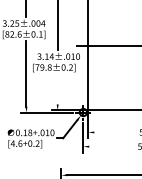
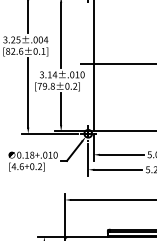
line: (58, 88) -> (61, 108), added
line: (114, 132) -> (121, 154), added
line: (112, 146) -> (118, 169), added

